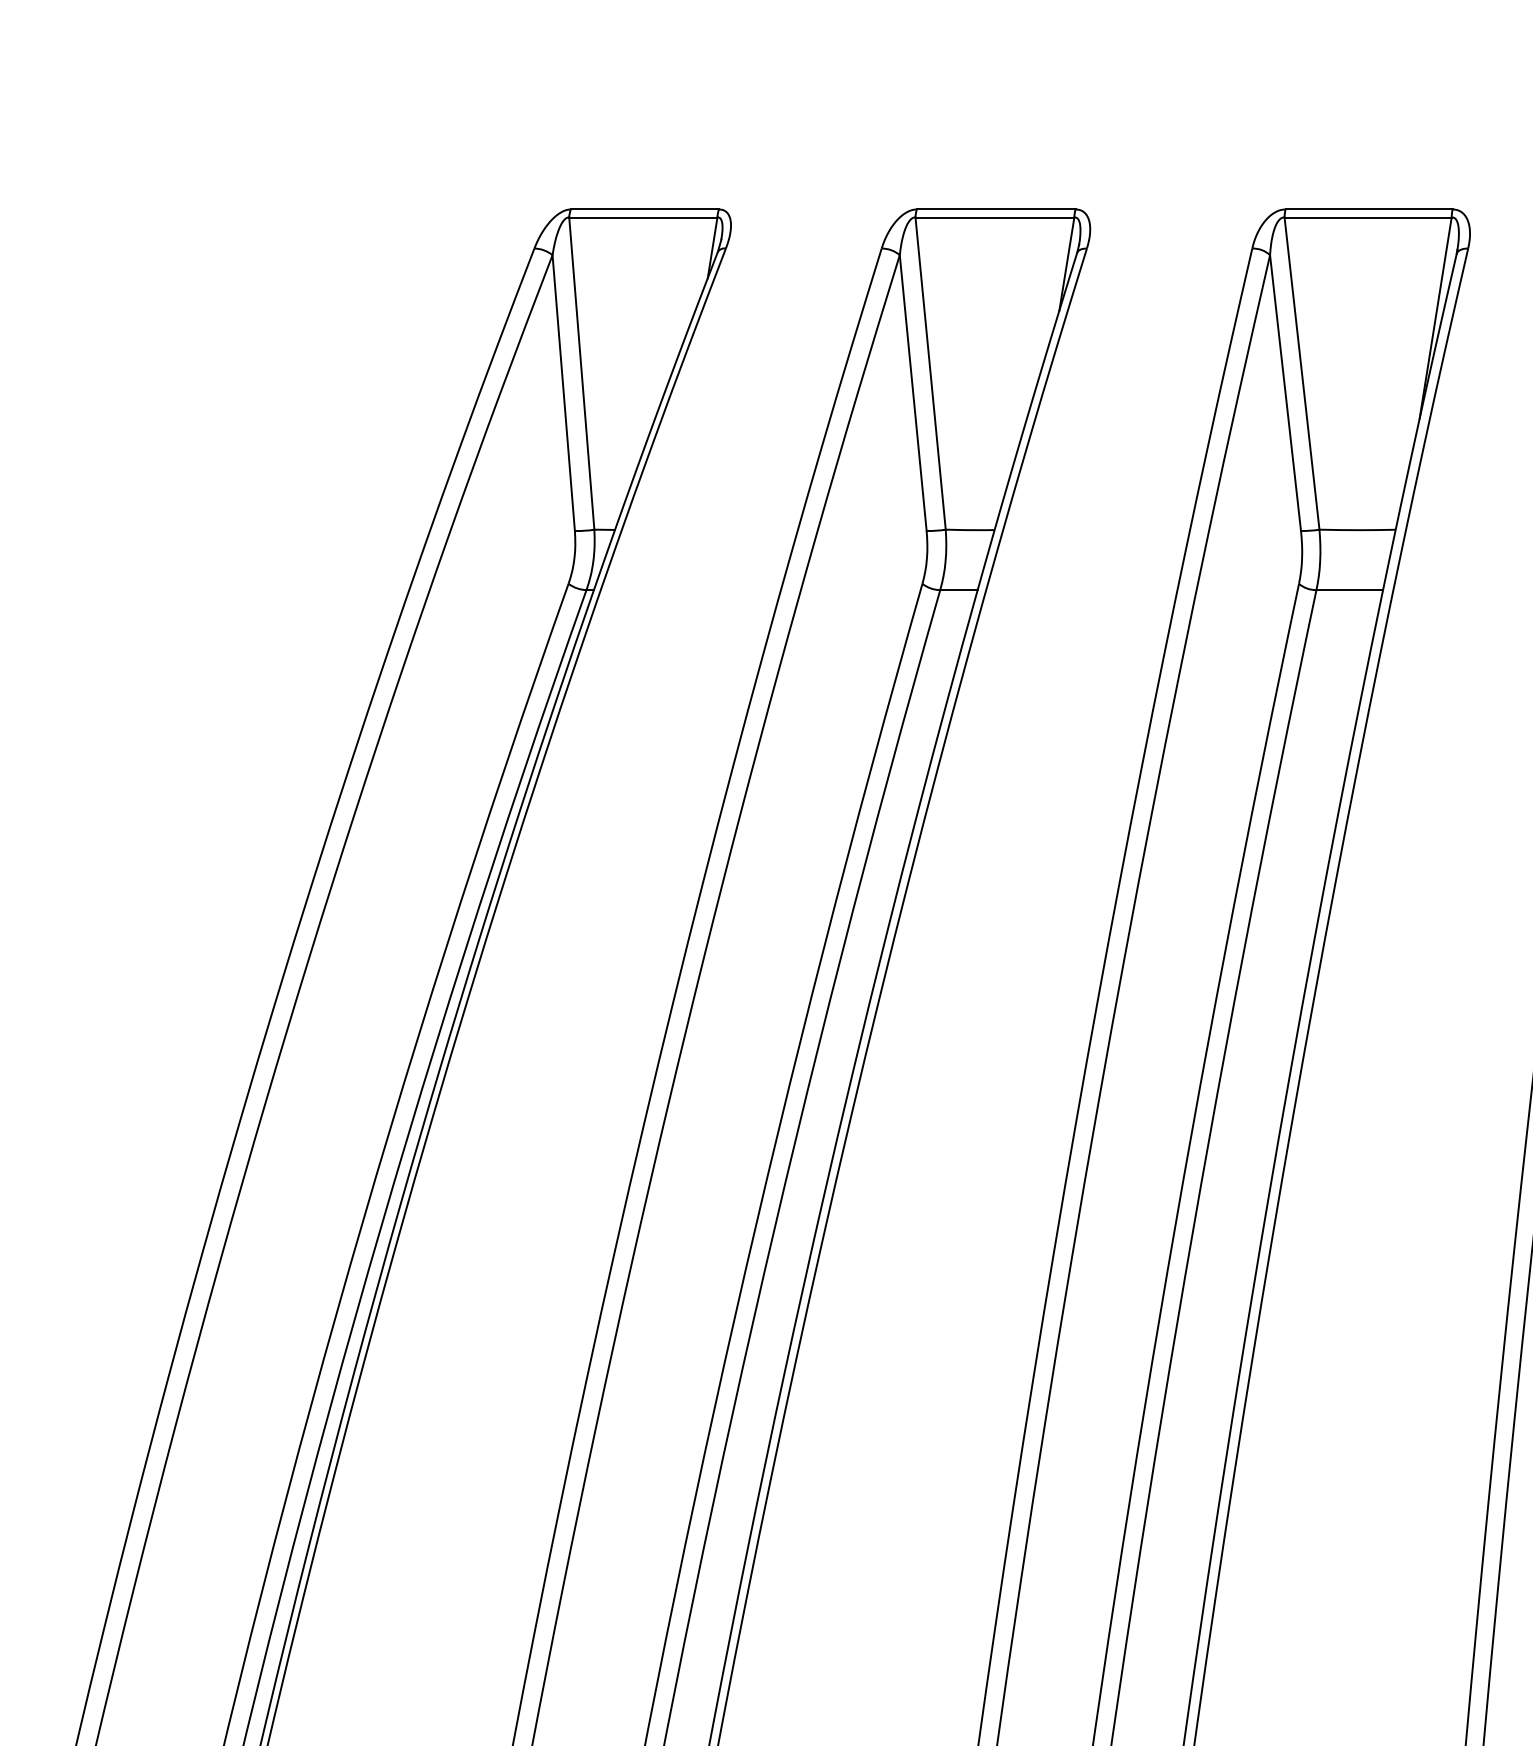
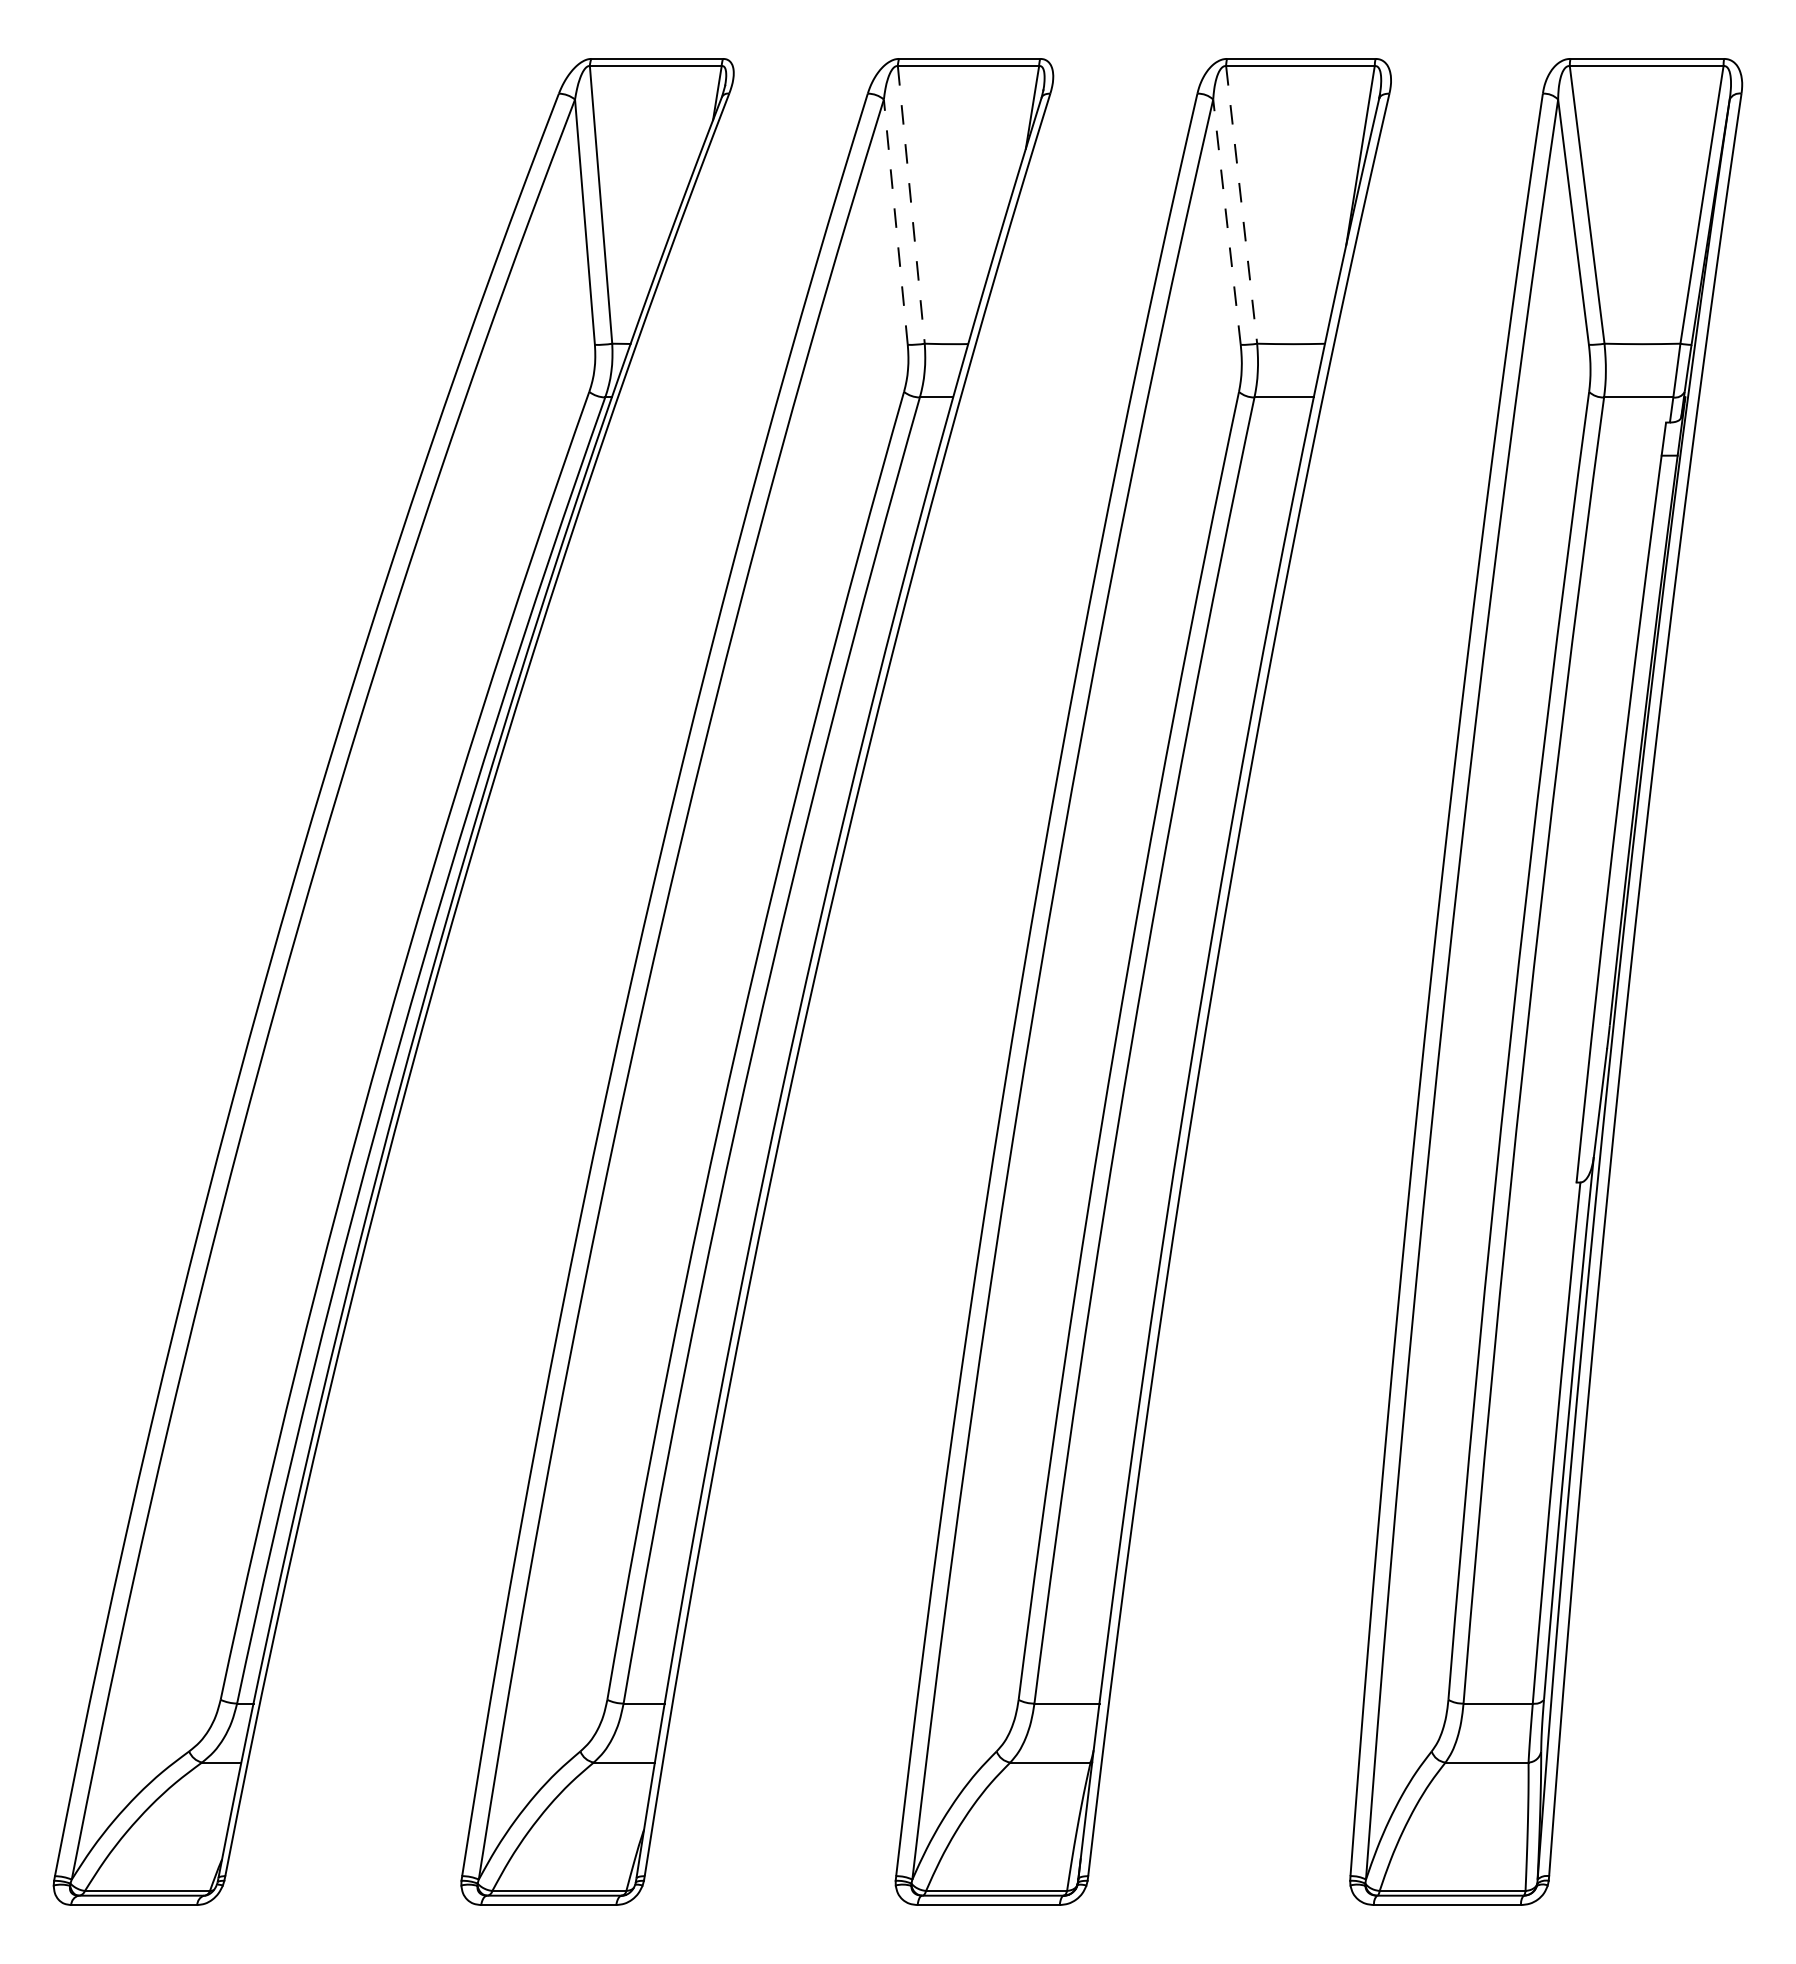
line: (1301, 373) -> (1241, 204), solid -> dashed
line: (930, 374) -> (911, 205), solid -> dashed
line: (912, 392) -> (895, 221), solid -> dashed
line: (1284, 392) -> (1226, 221), solid -> dashed

